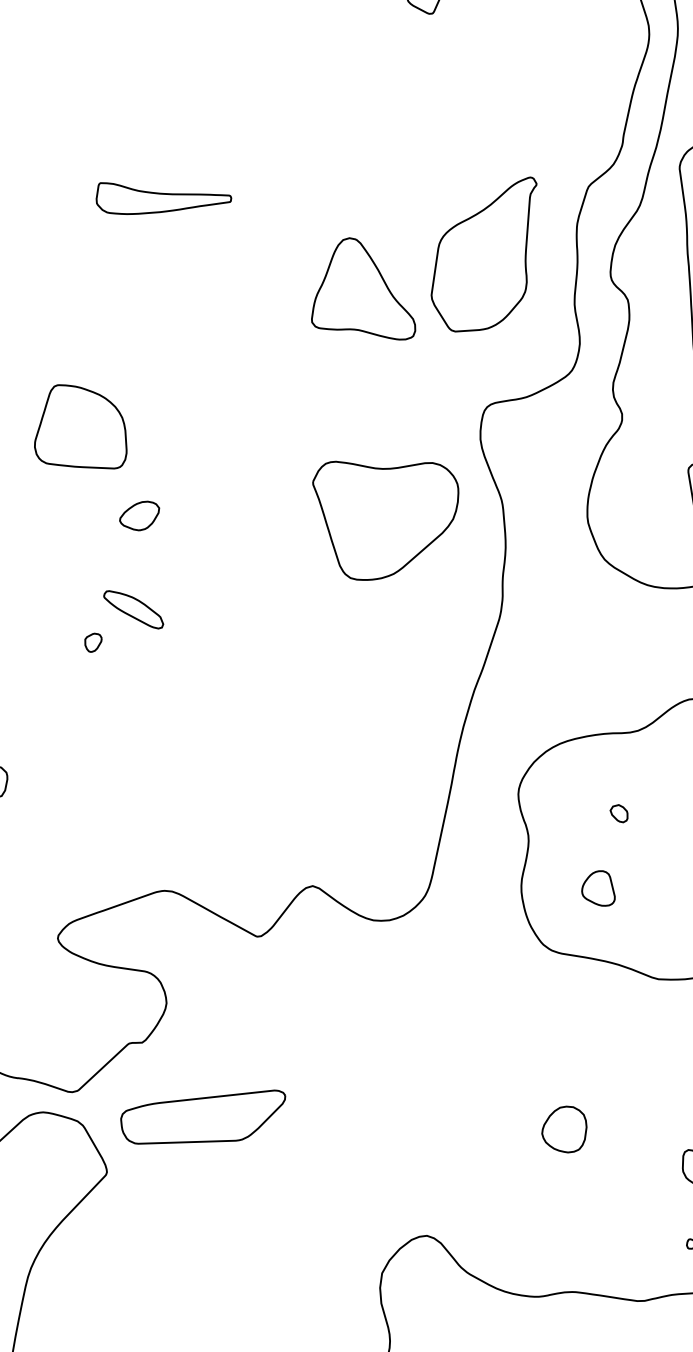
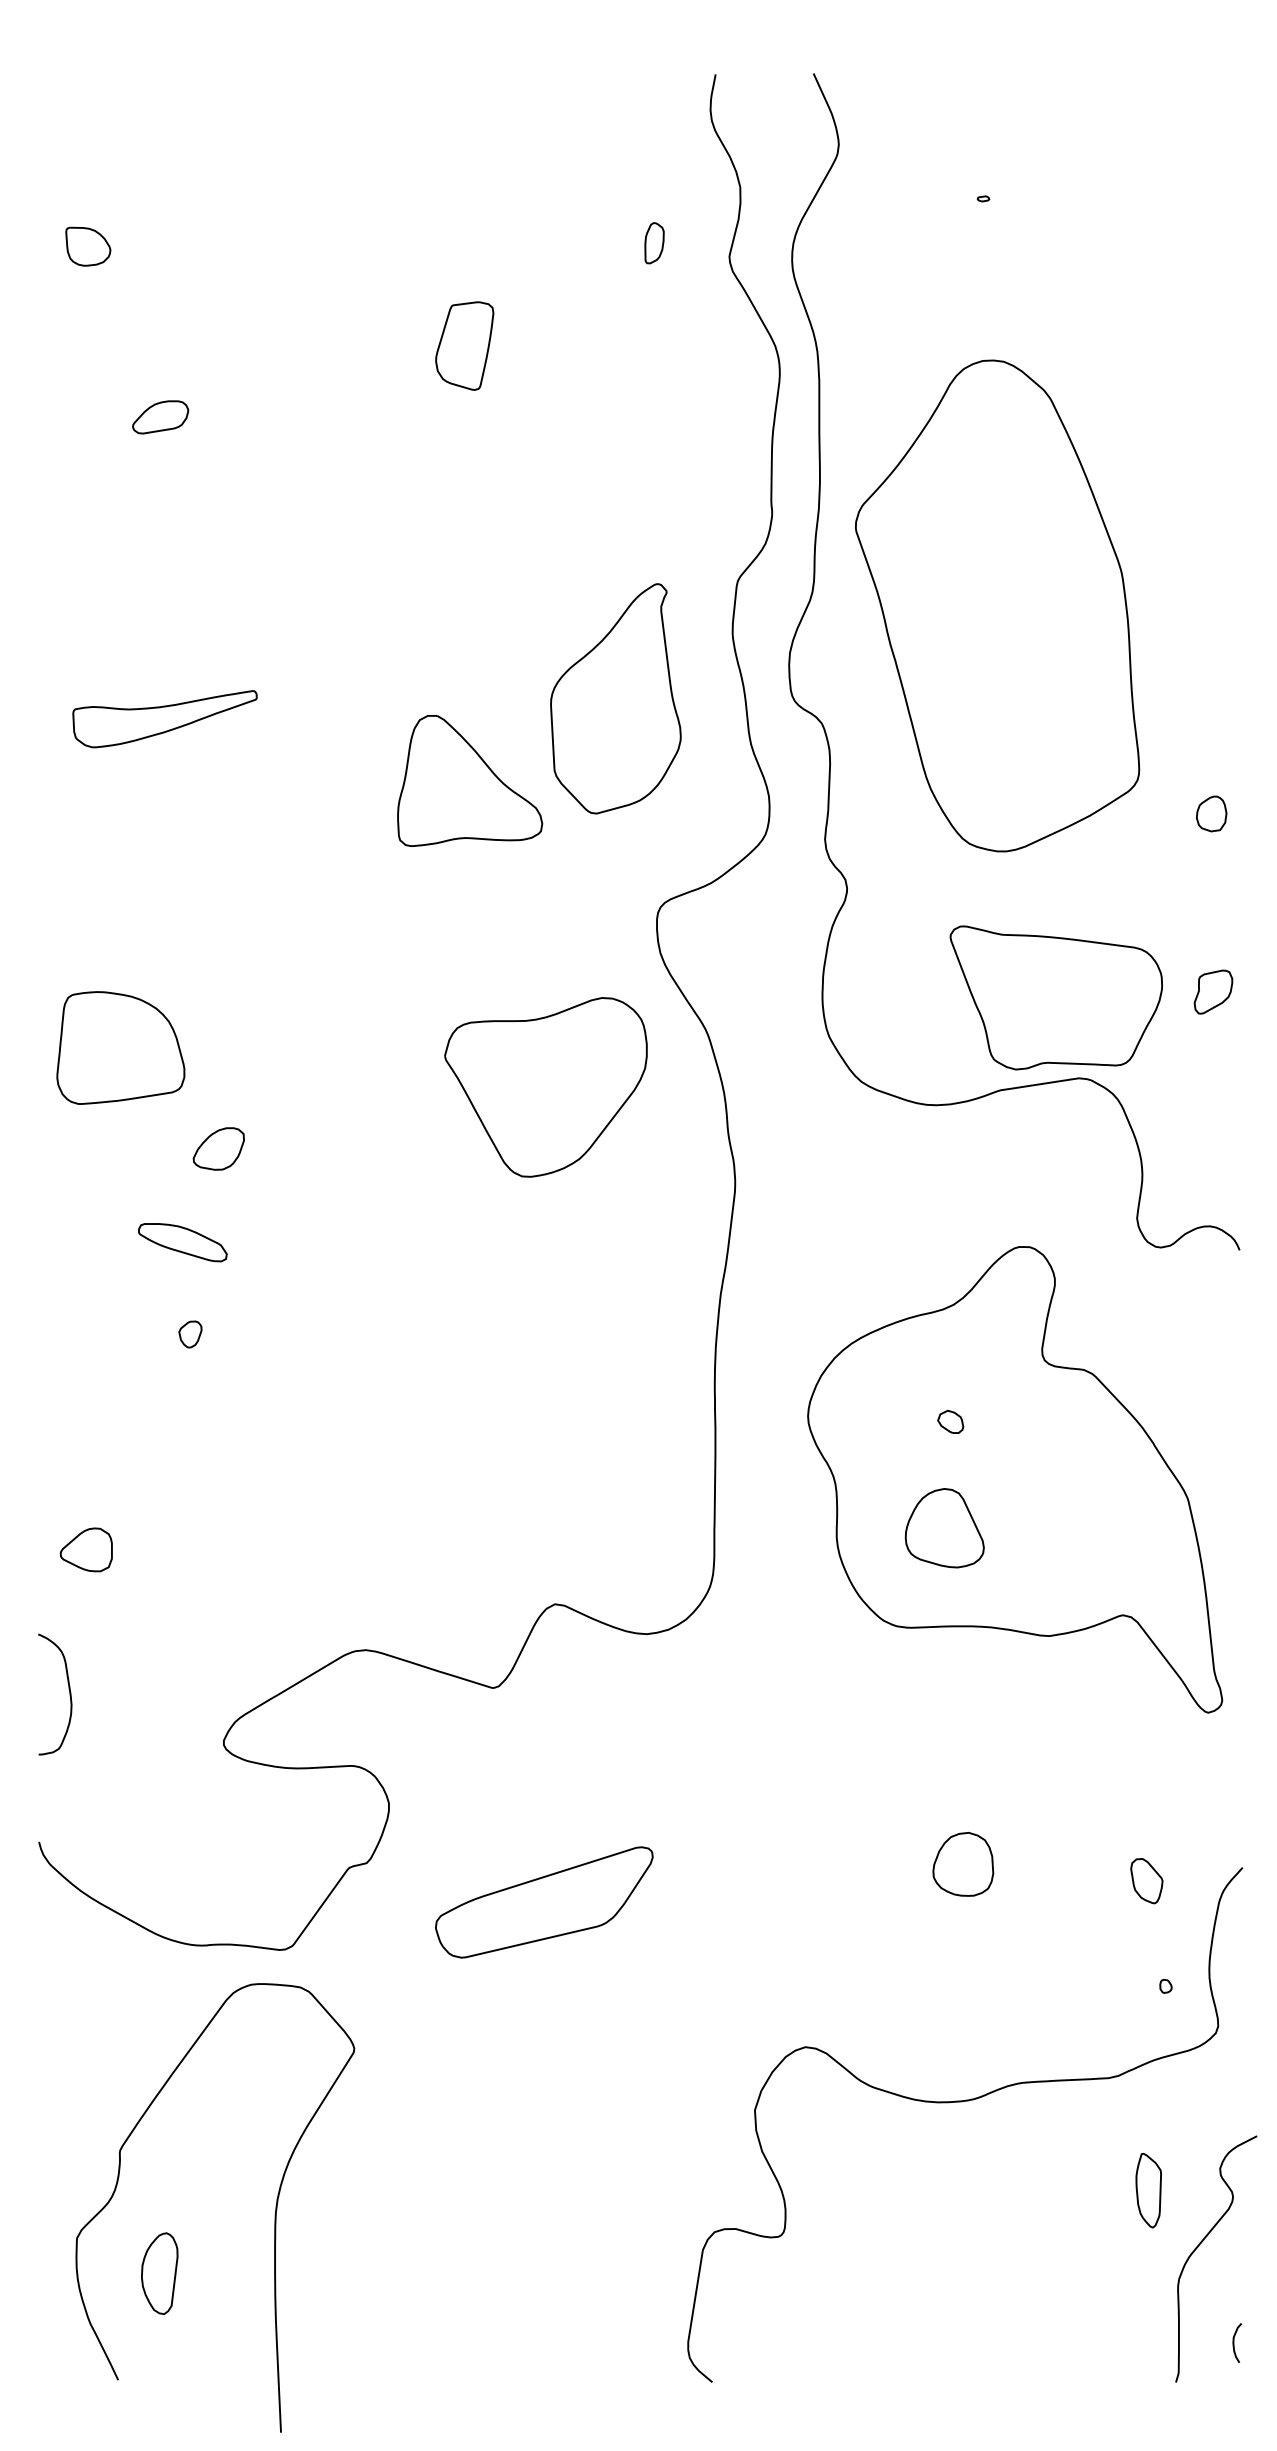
part: (133, 609) -> (182, 1242), moved
part: (599, 888) -> (944, 1528), size x1.67
part: (201, 1116) -> (544, 1902), moved

